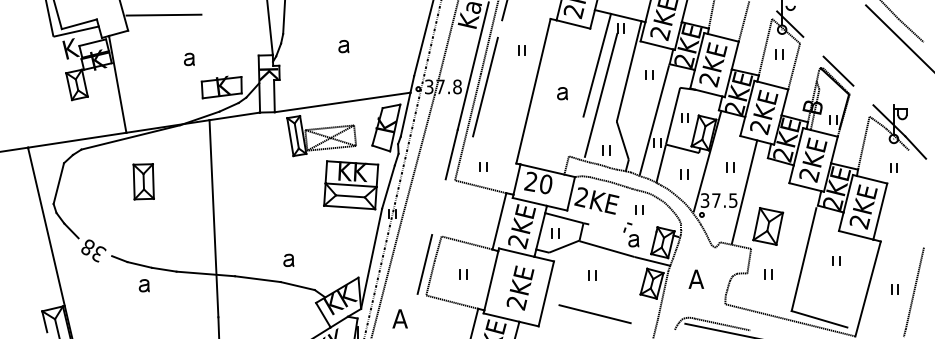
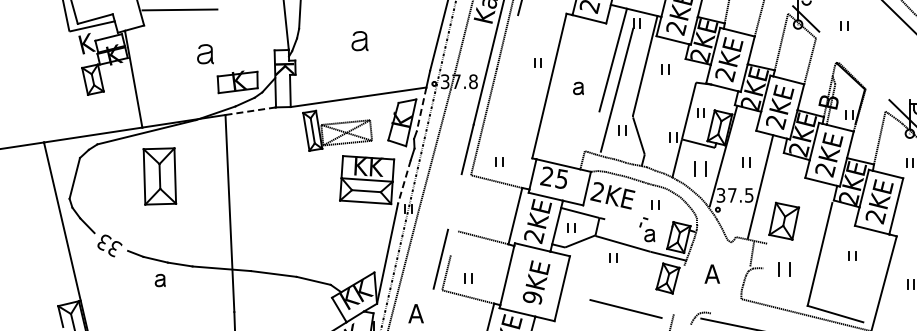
part: (343, 46) -> (359, 41), size x1.6
part: (521, 50) -> (537, 63), moved
part: (779, 54) -> (844, 26), moved
part: (189, 59) -> (205, 54), size x1.6
line: (838, 70) -> (854, 65), removed
line: (485, 86) -> (501, 81), removed
line: (405, 114) -> (421, 109), solid -> dashed
line: (235, 116) -> (251, 111), solid -> dashed
line: (653, 120) -> (669, 115), removed
part: (606, 150) -> (622, 130), moved
part: (684, 174) -> (700, 169), size x1.6
part: (143, 181) -> (159, 176), size x1.6
text: (545, 184) -> (561, 179), 20 -> 25
line: (388, 187) -> (404, 182), solid -> dashed
text: (88, 247) -> (104, 242), 38 -> 33
line: (437, 248) -> (453, 243), removed
part: (288, 259) -> (304, 254), removed
line: (749, 260) -> (752, 253), moved
part: (463, 274) -> (468, 278), moved
part: (768, 274) -> (784, 269), size x1.6
part: (592, 275) -> (613, 258), moved
line: (662, 294) -> (678, 289), removed
text: (516, 303) -> (532, 298), 2KE -> 9KE
line: (594, 314) -> (625, 309), moved
line: (722, 324) -> (738, 319), removed

